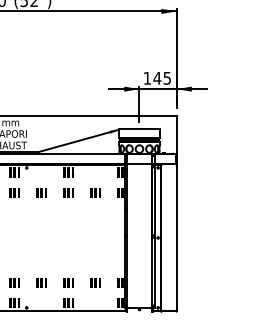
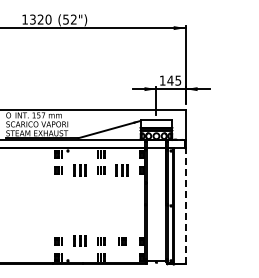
part: (41, 192) -> (79, 170), size x1.6
part: (96, 192) -> (122, 170), size x1.6
line: (176, 237) -> (185, 205), solid -> dashed
part: (41, 283) -> (79, 241), size x1.6

